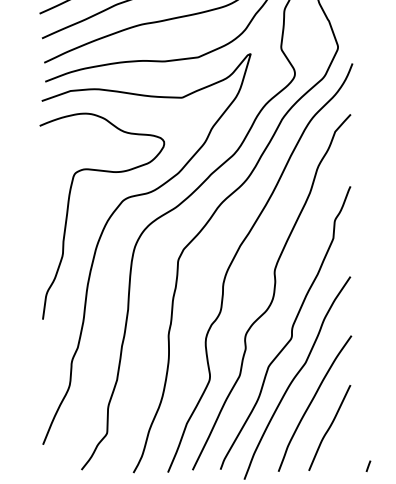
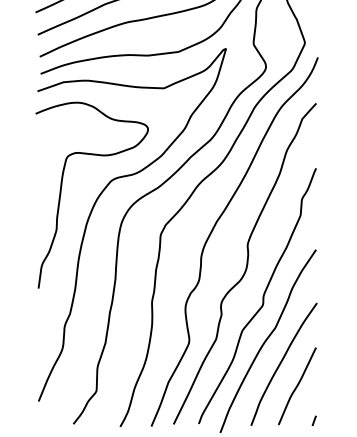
line: (368, 465) -> (314, 420), moved

